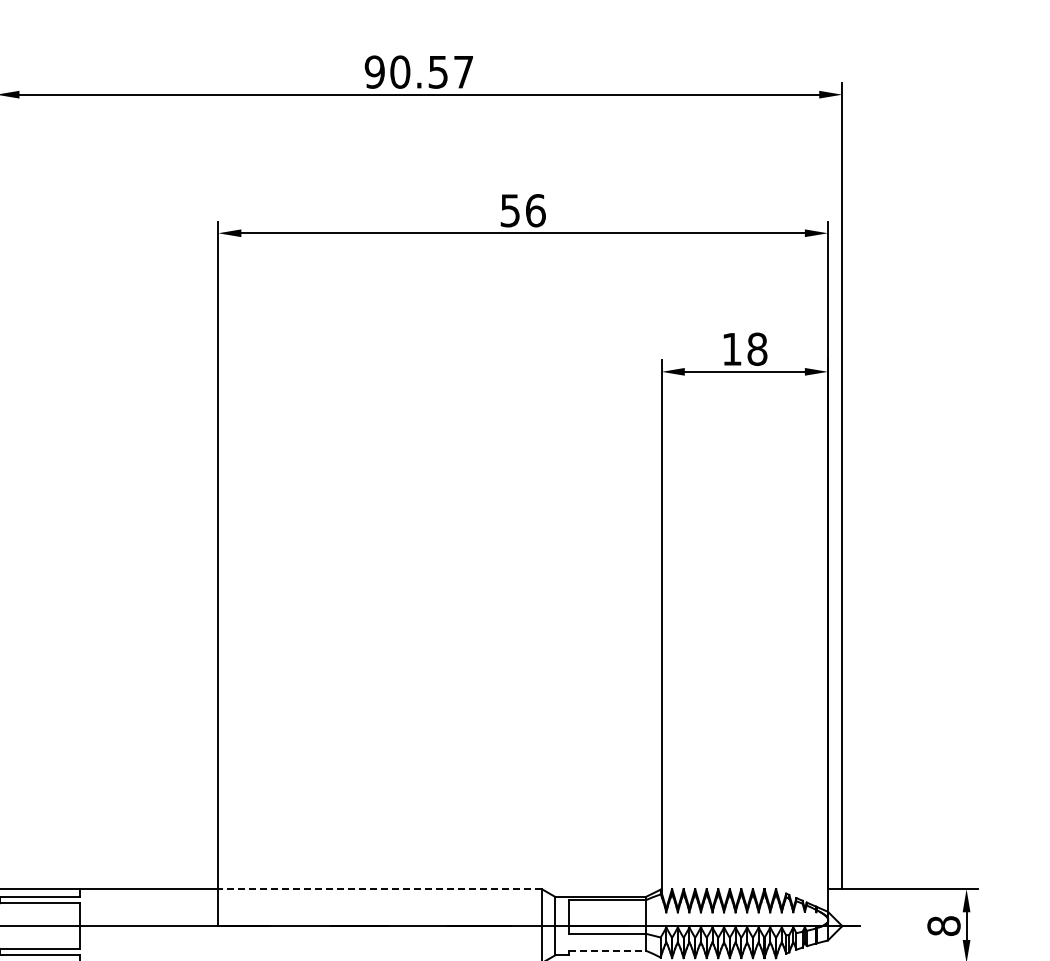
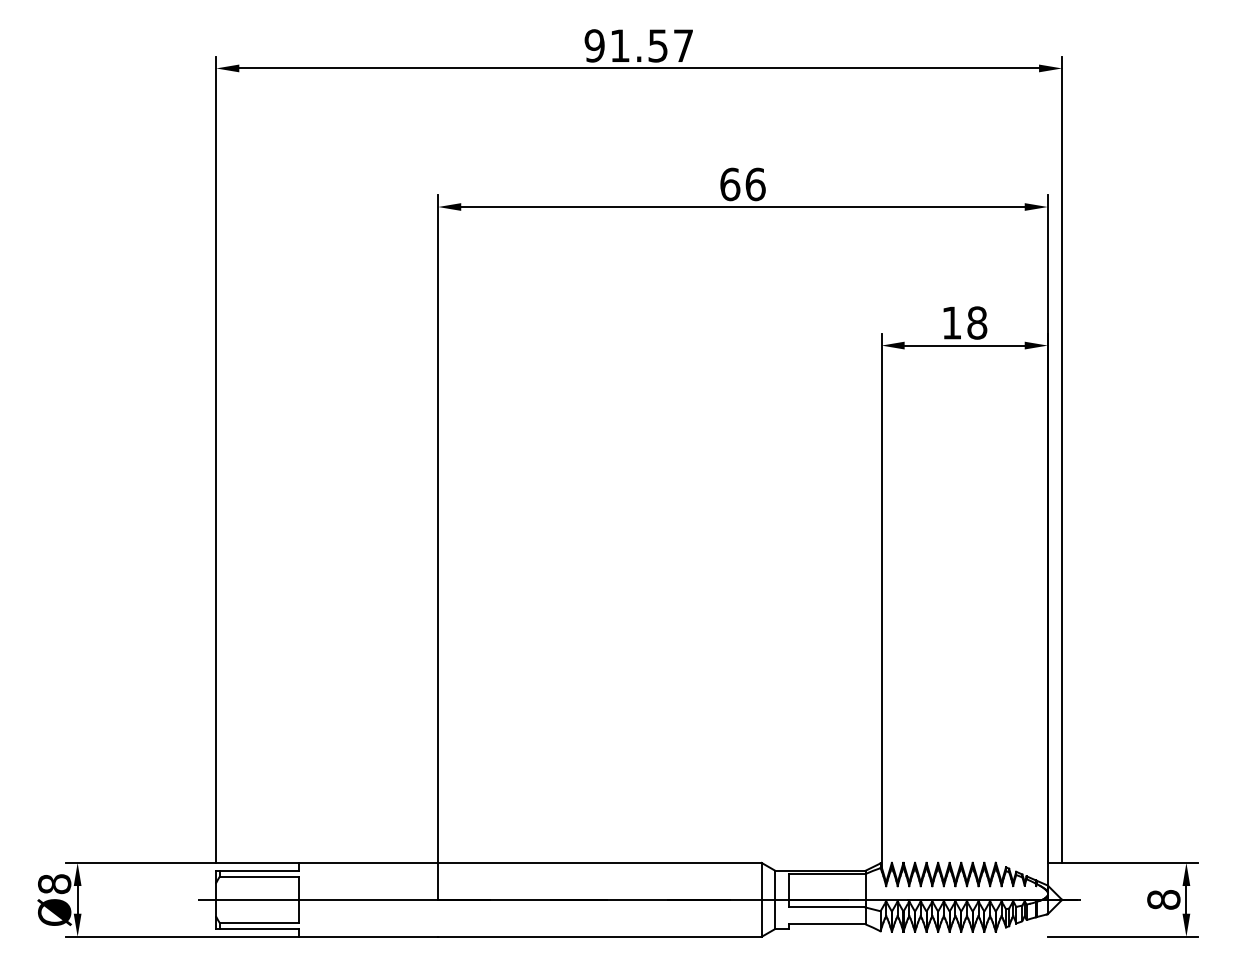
text: (400, 71) -> (620, 45), 90.57 -> 91.57
text: (510, 210) -> (730, 184), 56 -> 66
line: (379, 888) -> (599, 862), dashed -> solid
line: (607, 950) -> (827, 924), dashed -> solid

